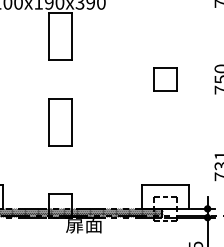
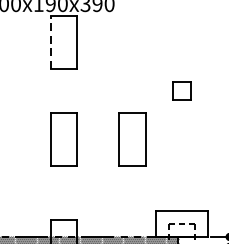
line: (49, 35) -> (51, 41), solid -> dashed
part: (165, 79) -> (182, 90), size x0.7
part: (121, 122) -> (132, 139), added

